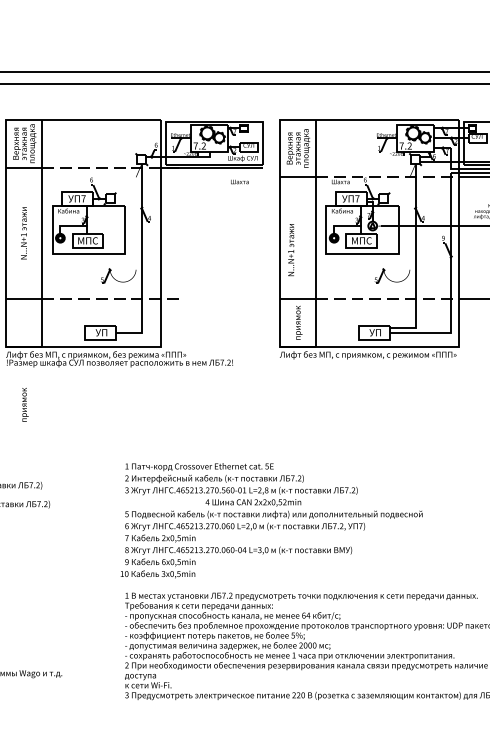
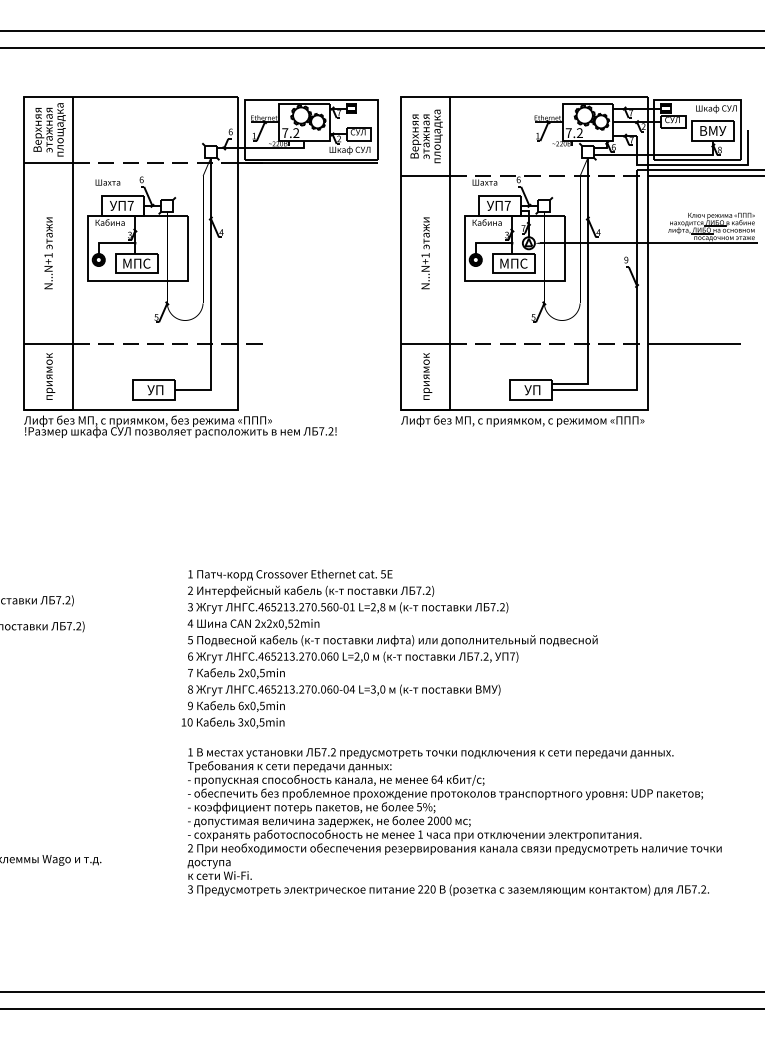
text: (239, 181) -> (107, 182), moved
text: (291, 250) -> (425, 253), moved
text: (25, 404) -> (50, 376), moved
text: (253, 502) -> (253, 624), moved

